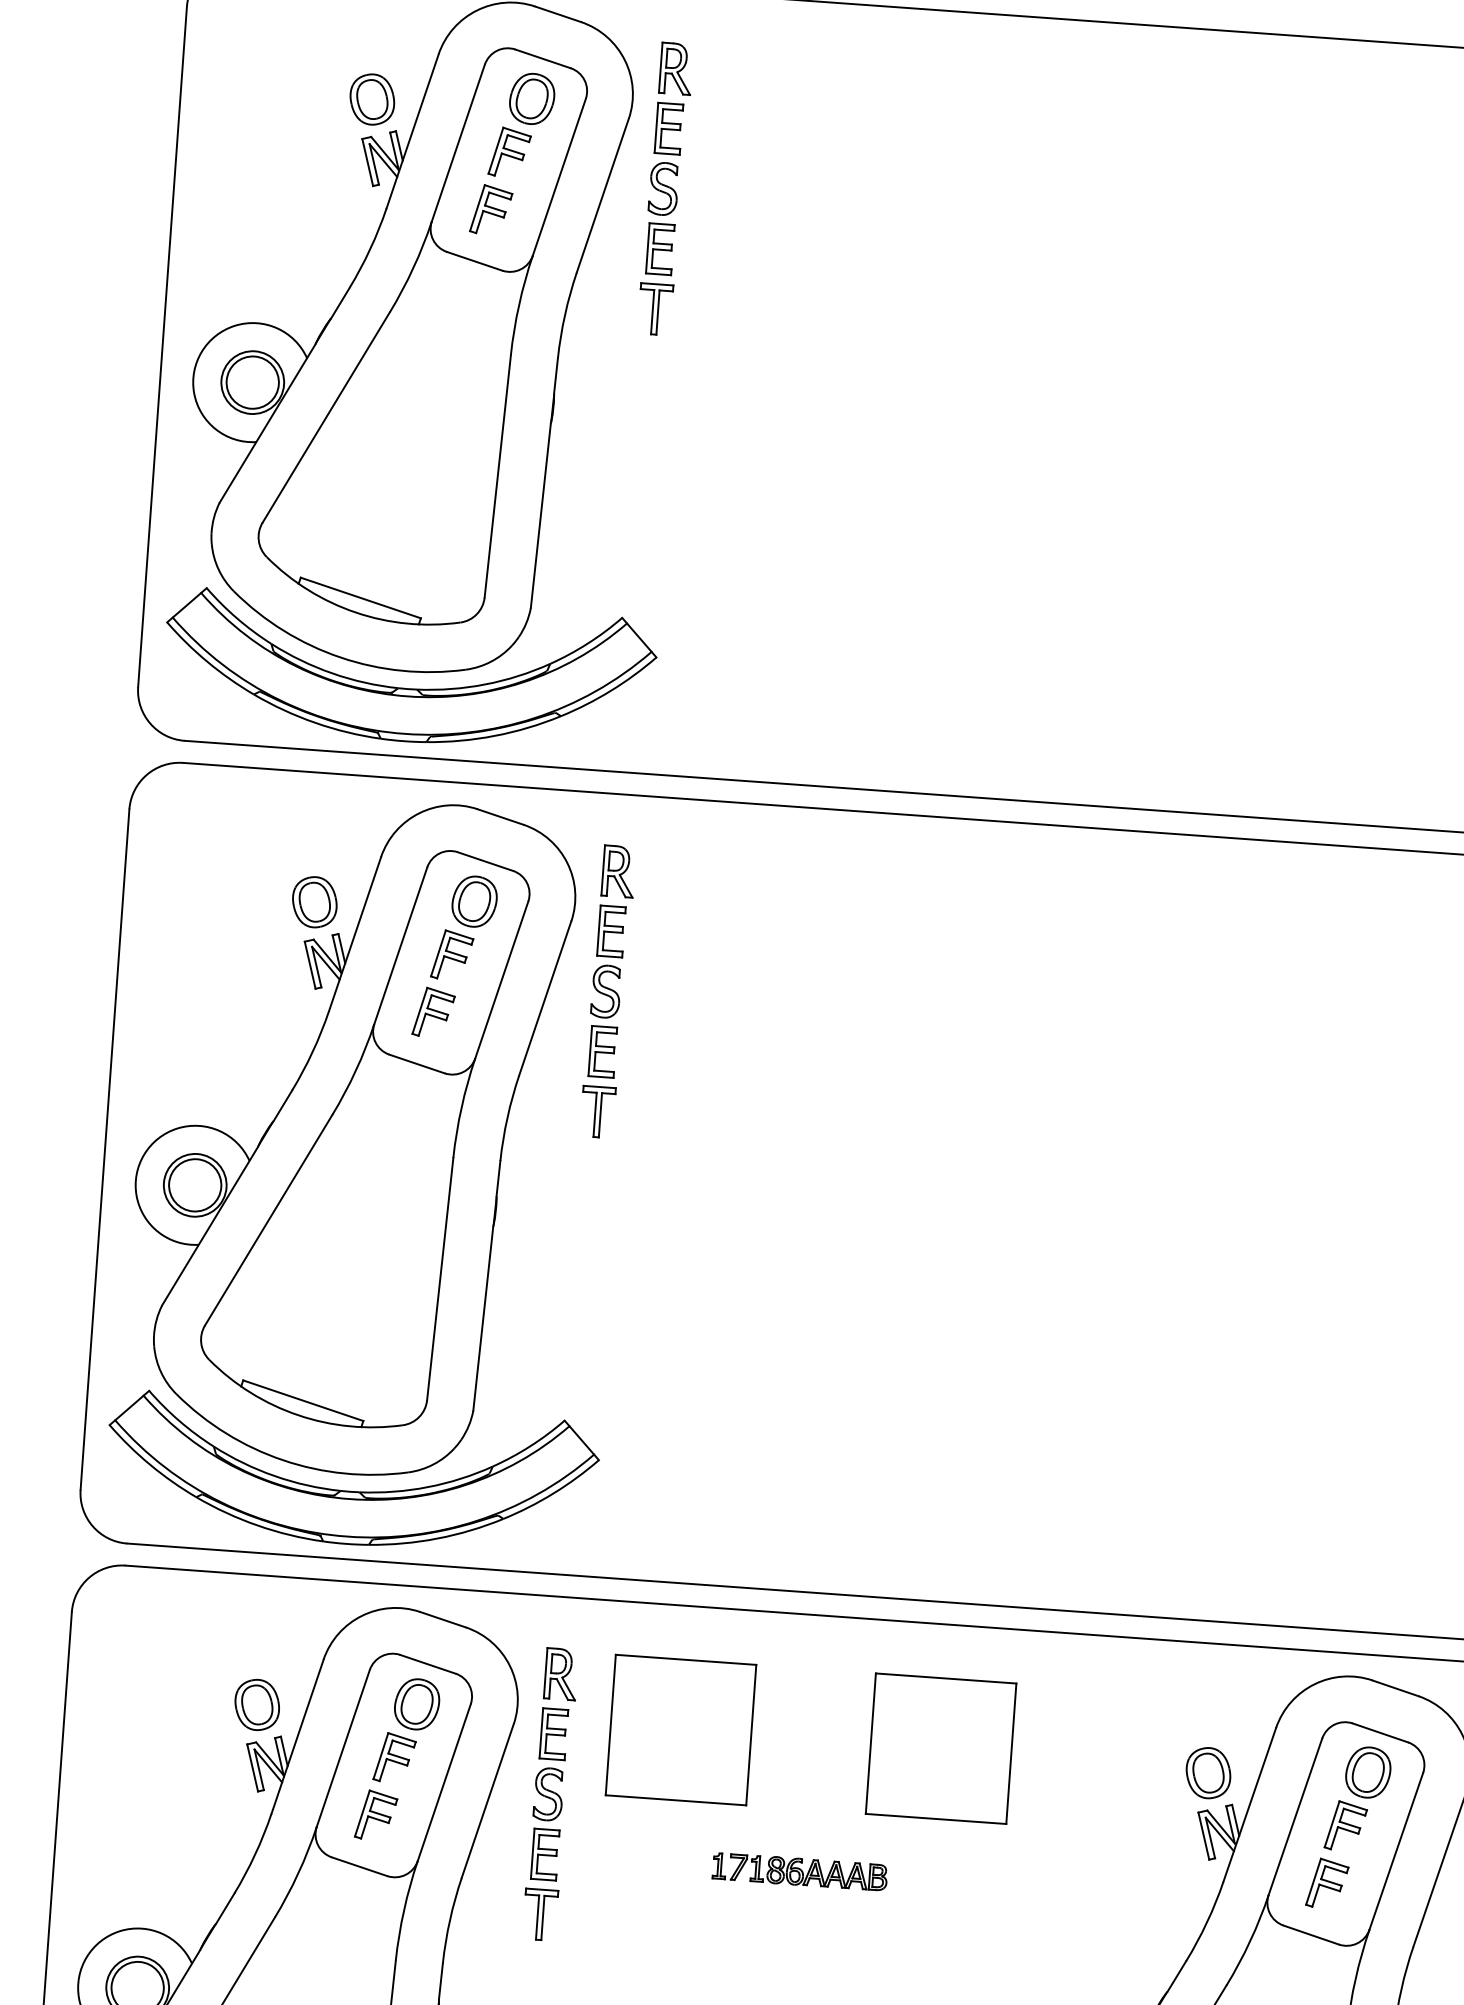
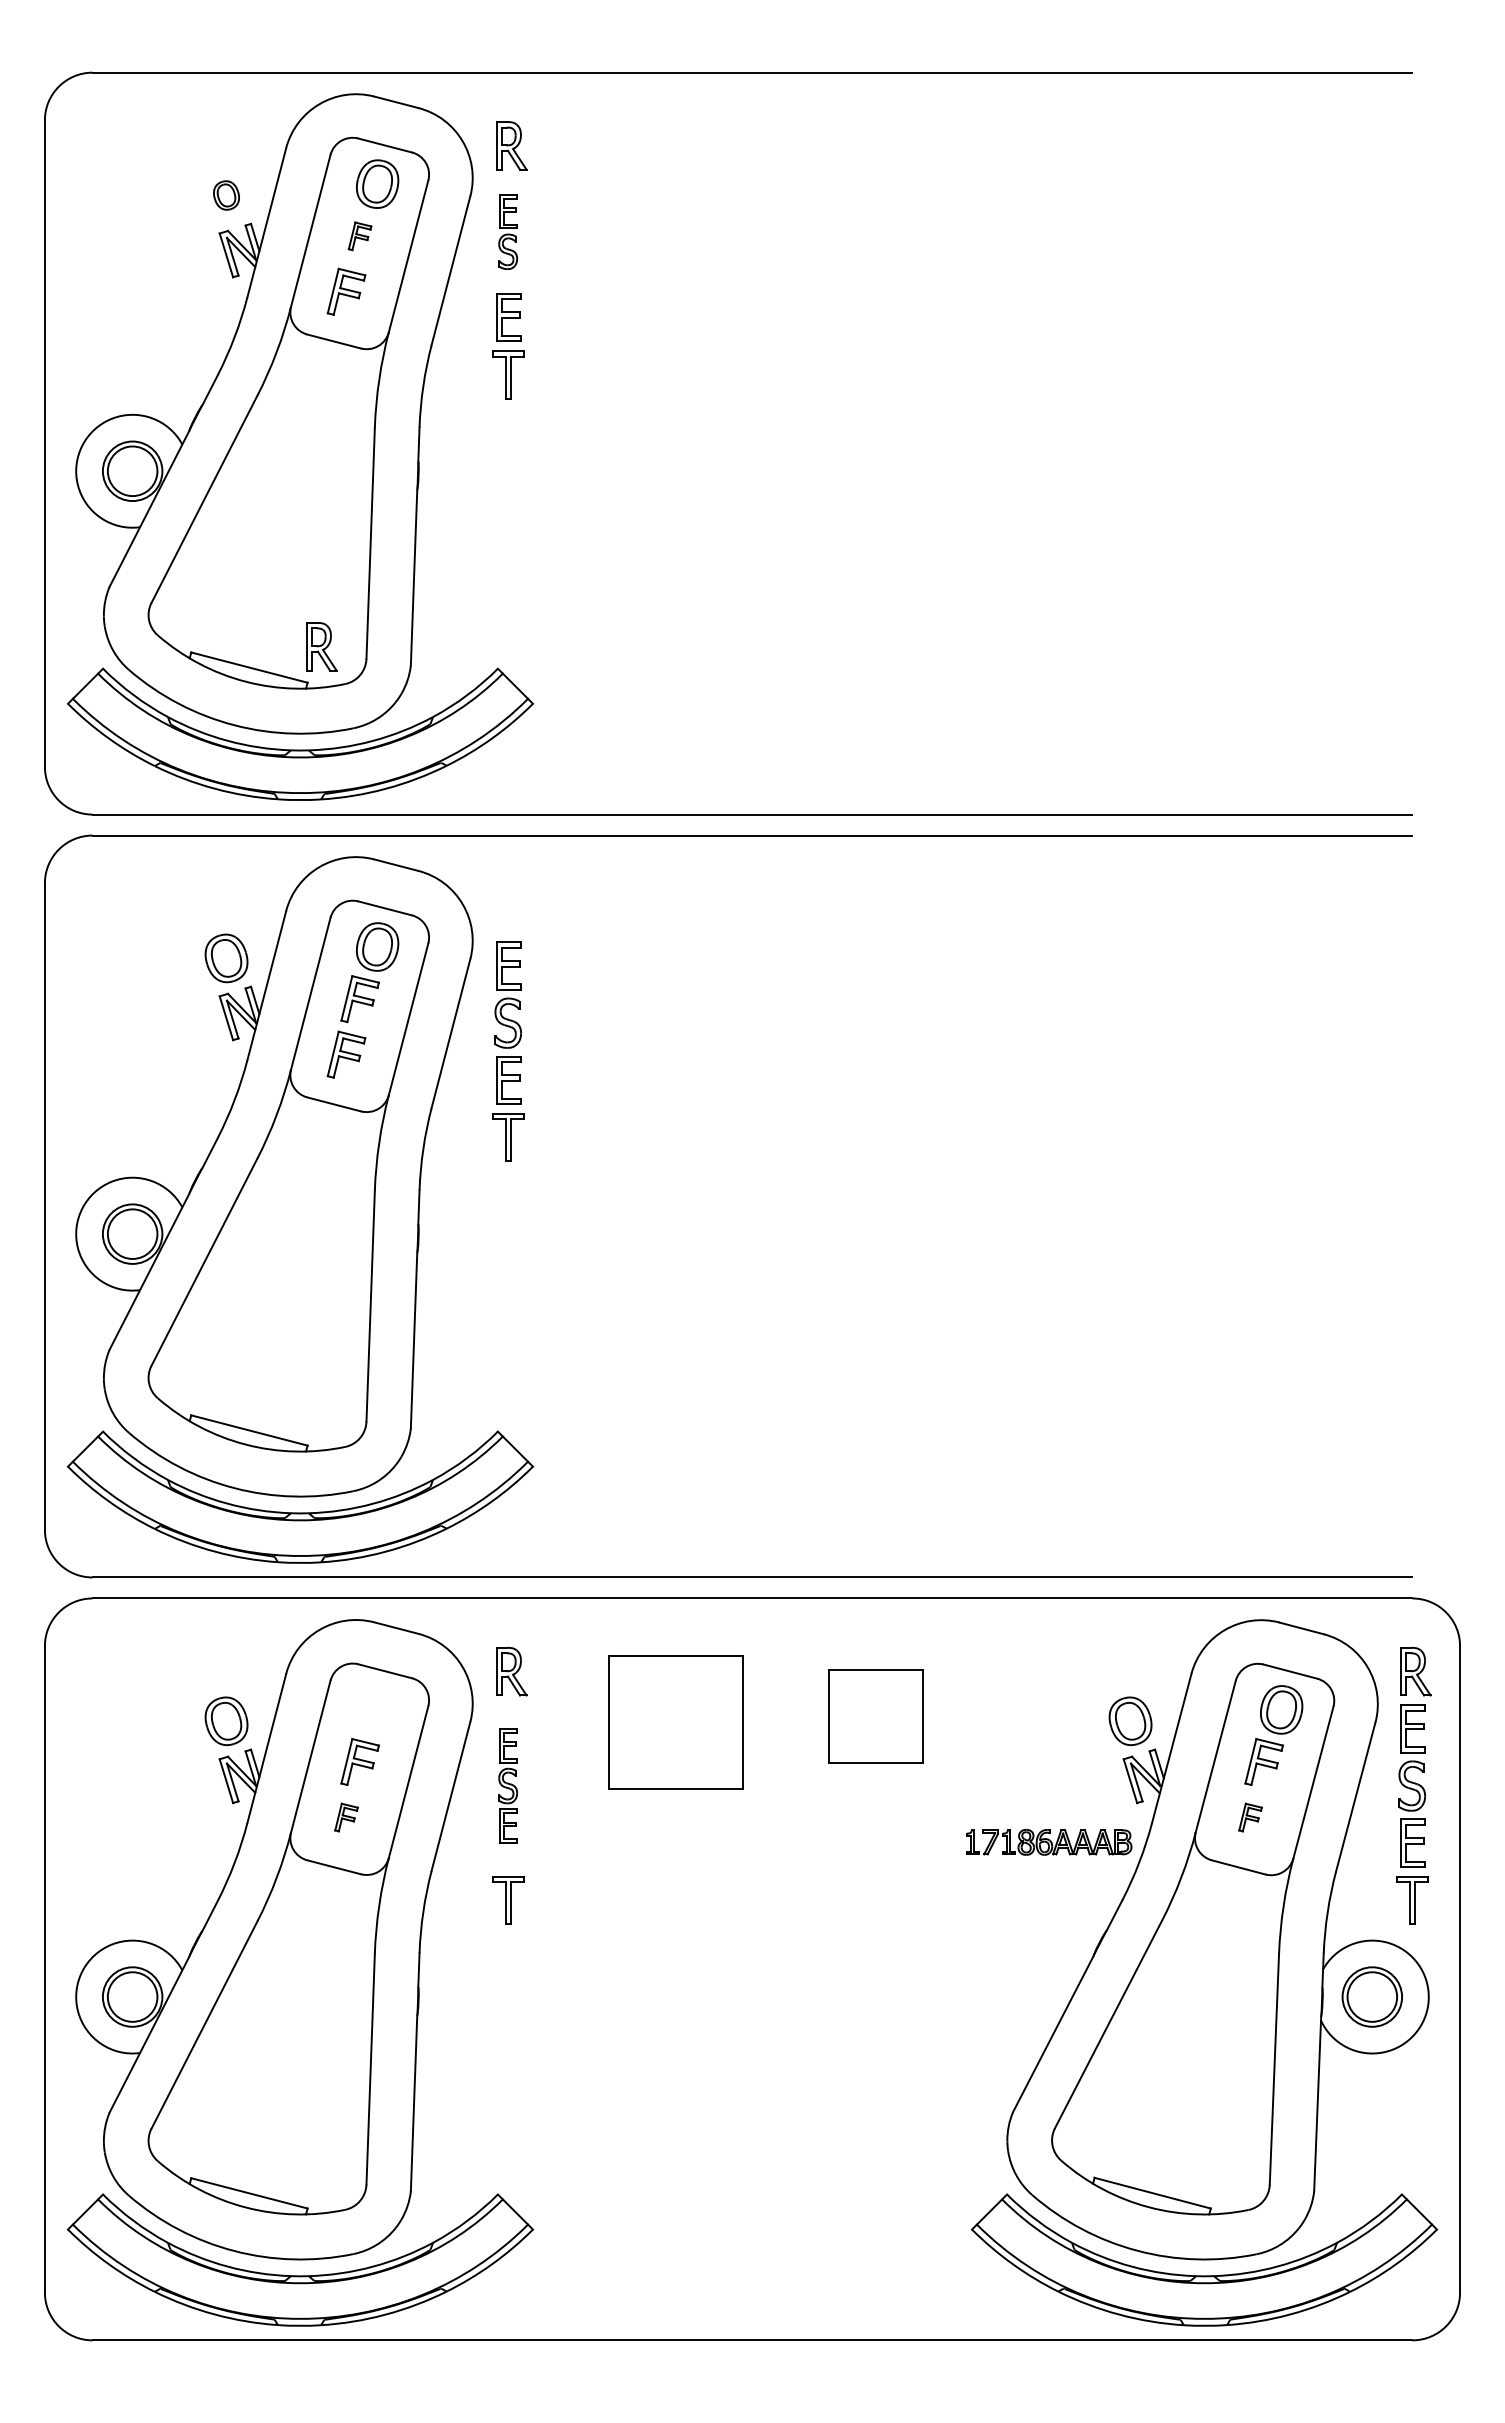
part: (372, 99) -> (226, 195), size x0.6
part: (509, 152) -> (359, 236), size x0.6
part: (665, 158) -> (507, 231), size x0.7
part: (618, 871) -> (321, 646), moved
part: (417, 1703) -> (377, 1709), removed
part: (680, 1730) -> (675, 1722), moved
part: (940, 1748) -> (875, 1716), size x0.7
part: (548, 1793) -> (507, 1785), size x0.7
part: (376, 1815) -> (346, 1817), size x0.6
part: (800, 1872) -> (1049, 1842), moved
part: (1327, 1883) -> (1250, 1817), size x0.6

